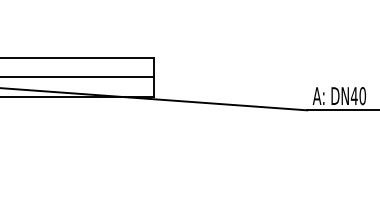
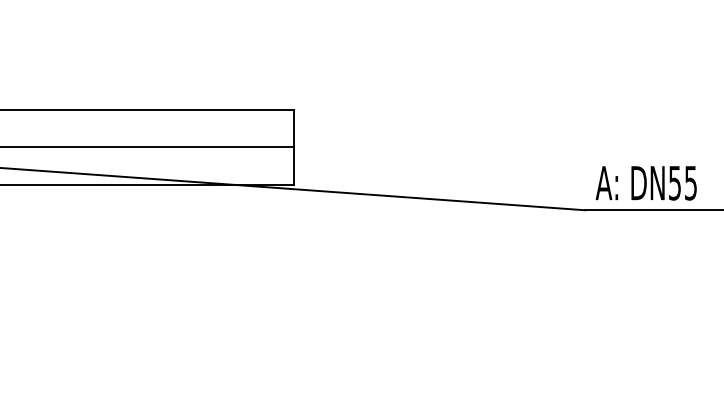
text: (358, 96) -> (682, 183), DN40 -> DN55

